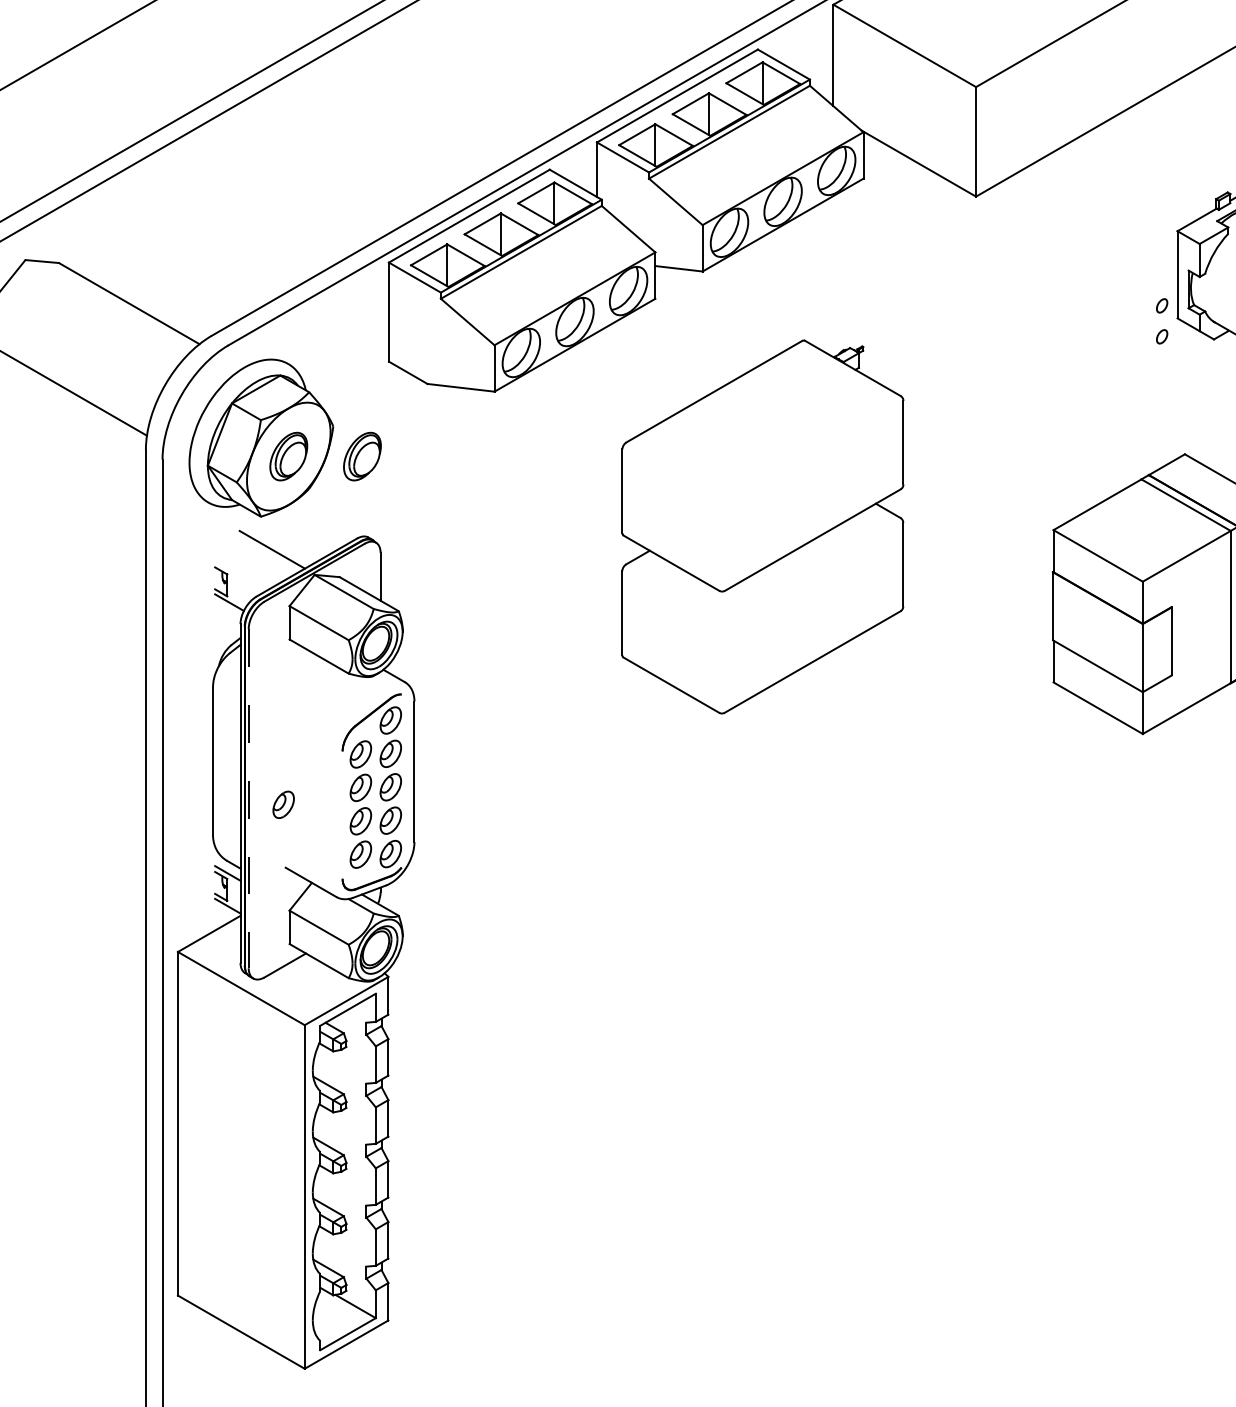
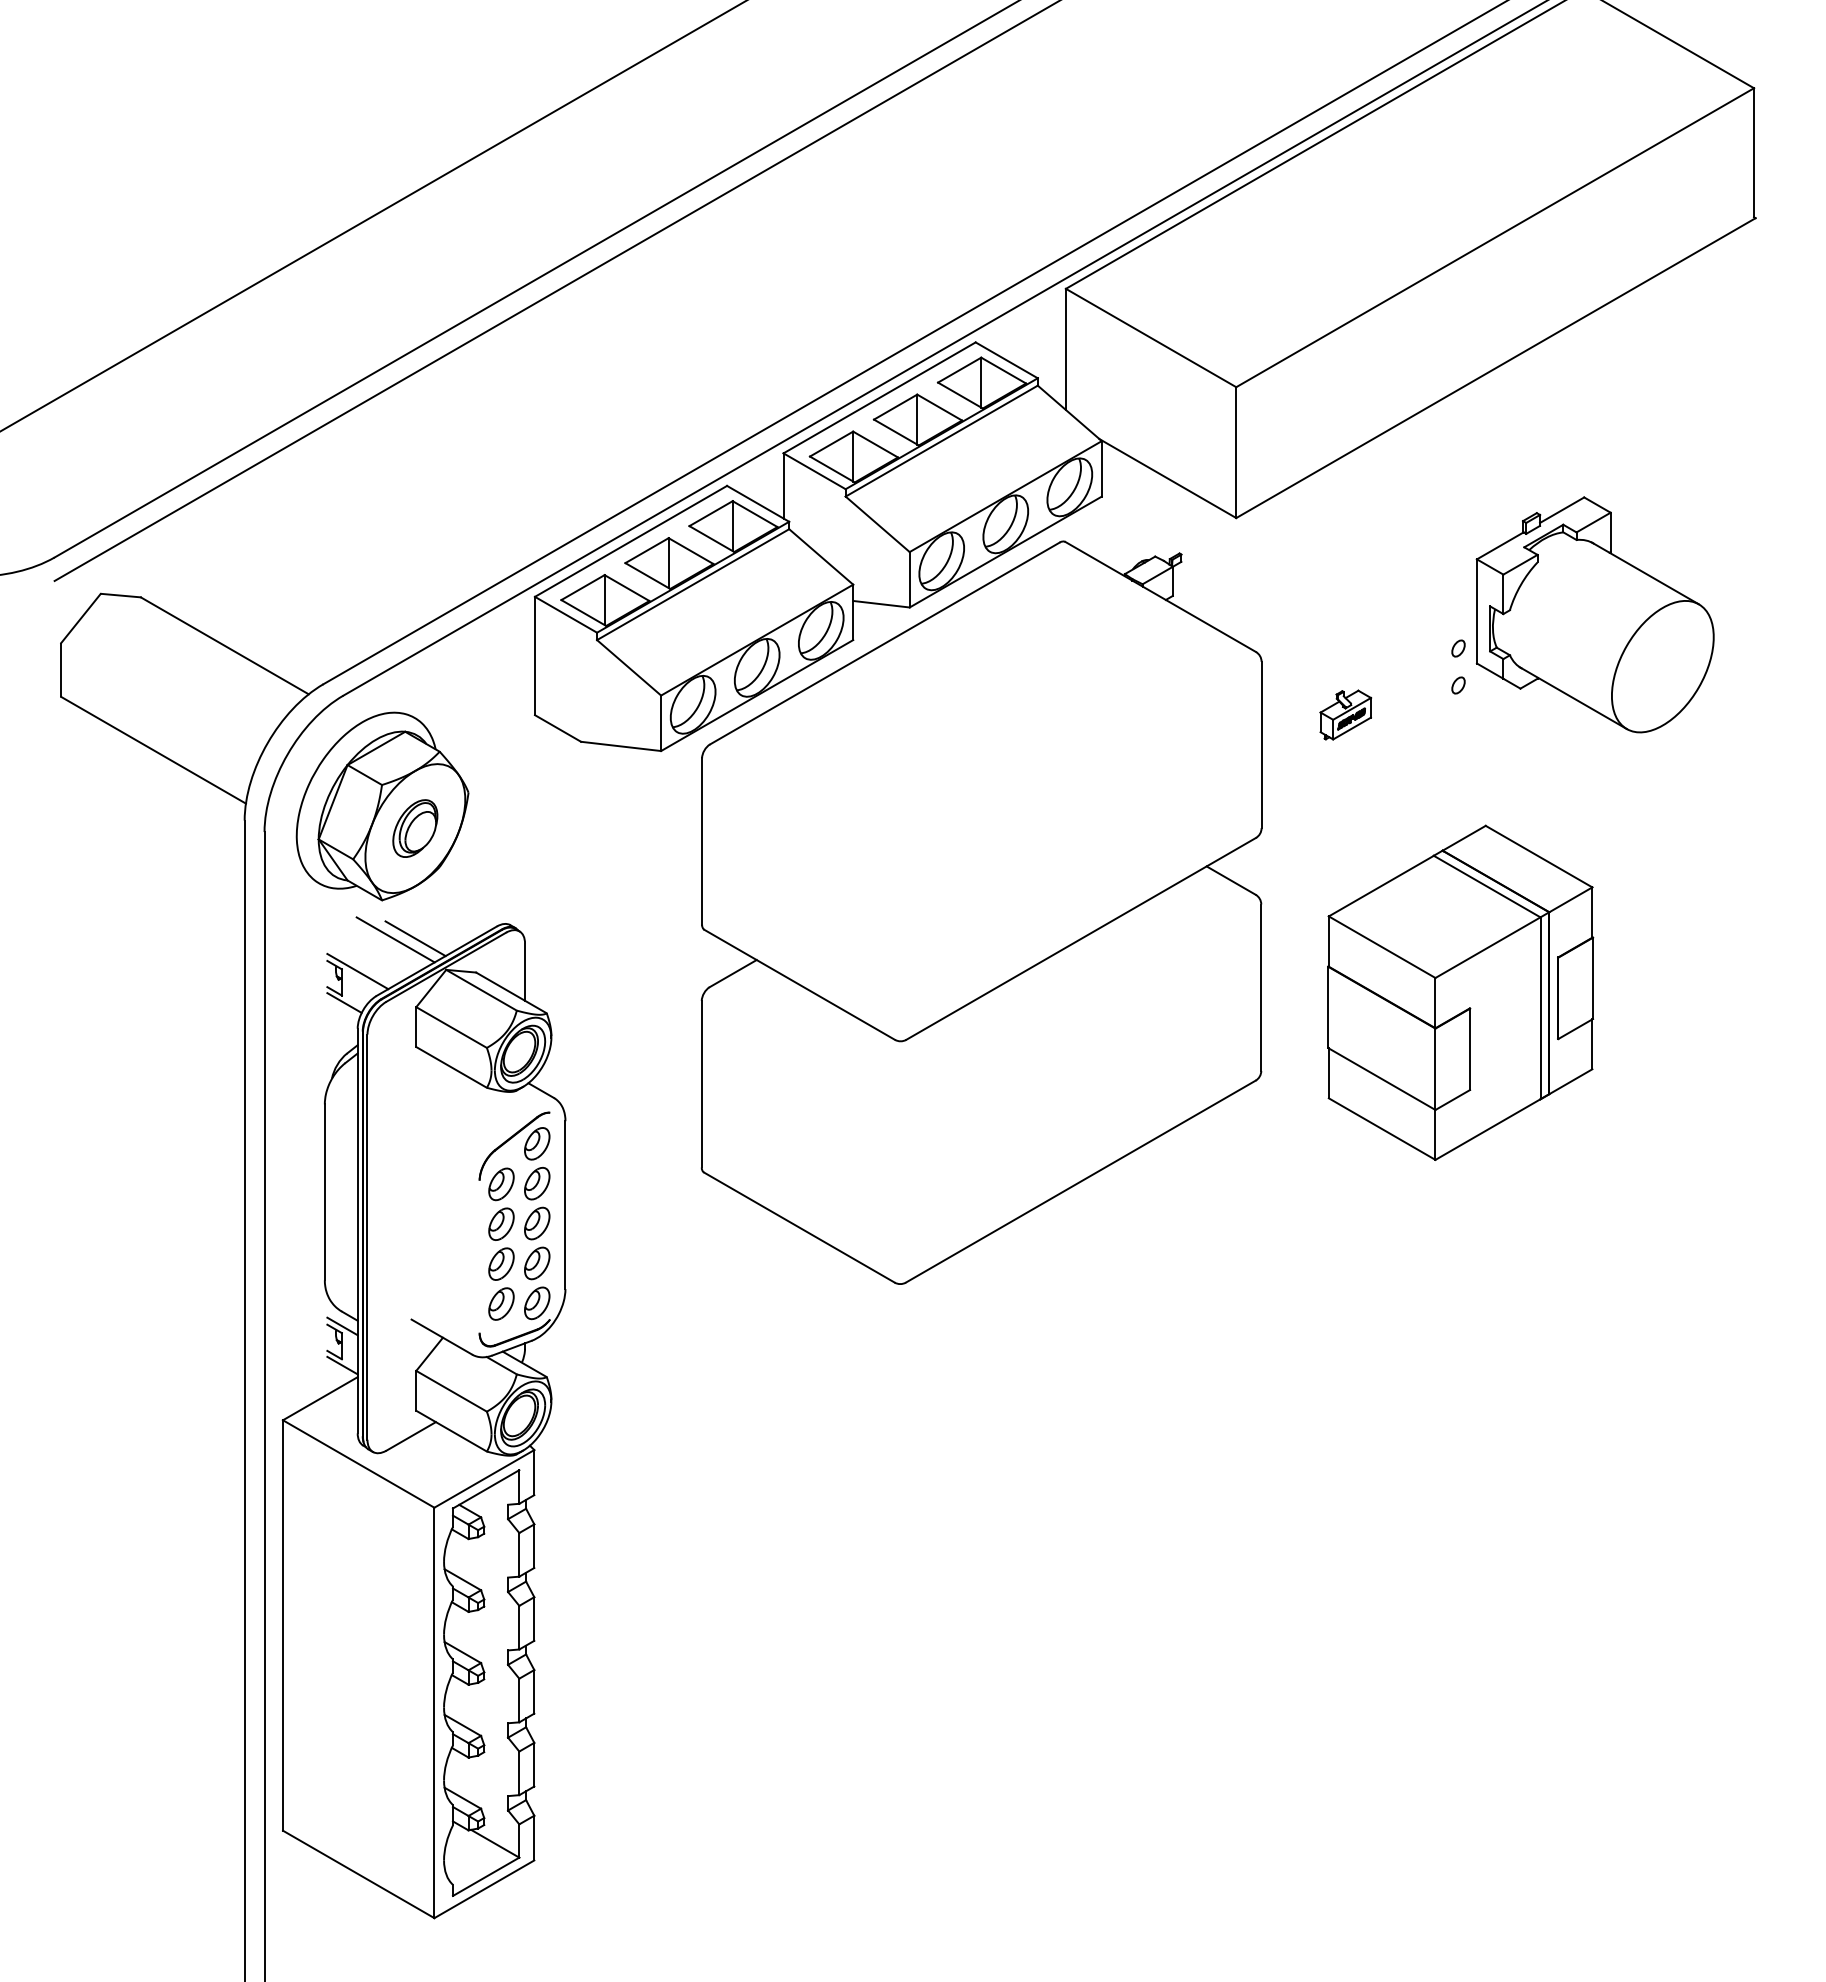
part: (1067, 361) -> (1345, 714), added
part: (362, 456) -> (503, 828), removed
part: (762, 526) -> (981, 912), size x1.67
line: (288, 548) -> (415, 938), added
line: (240, 576) -> (357, 971), added
line: (248, 798) -> (367, 1237), dashed -> solid
part: (283, 804) -> (409, 1244), removed

